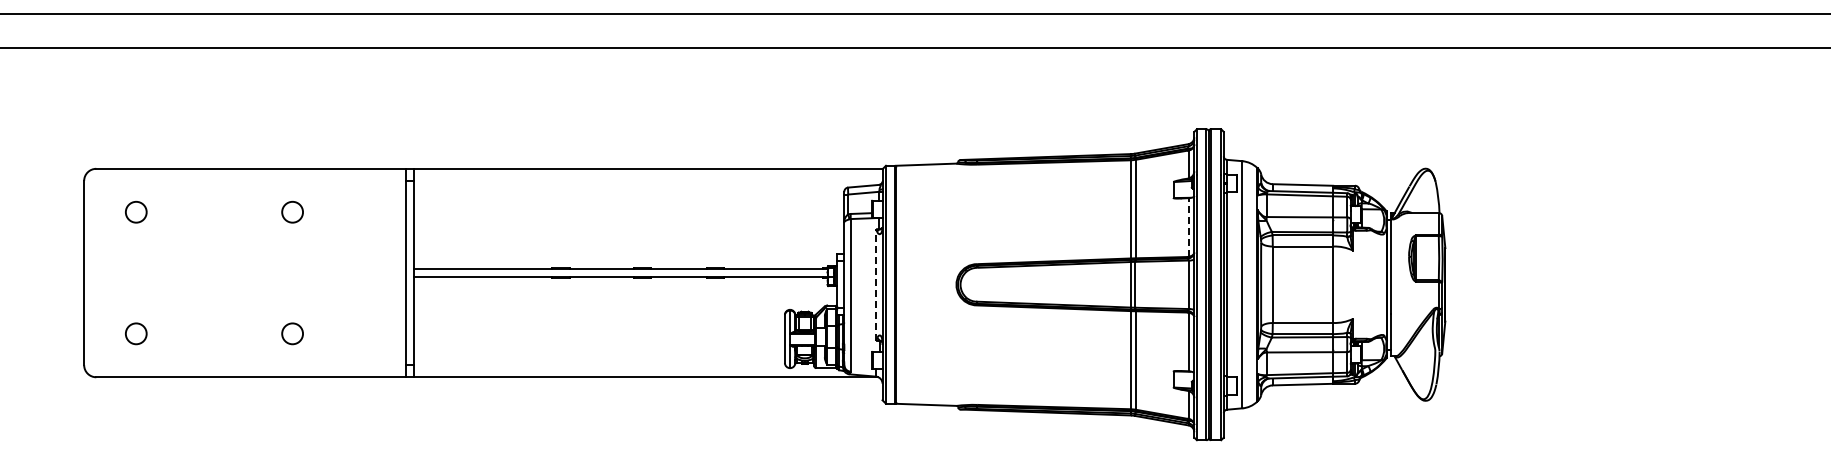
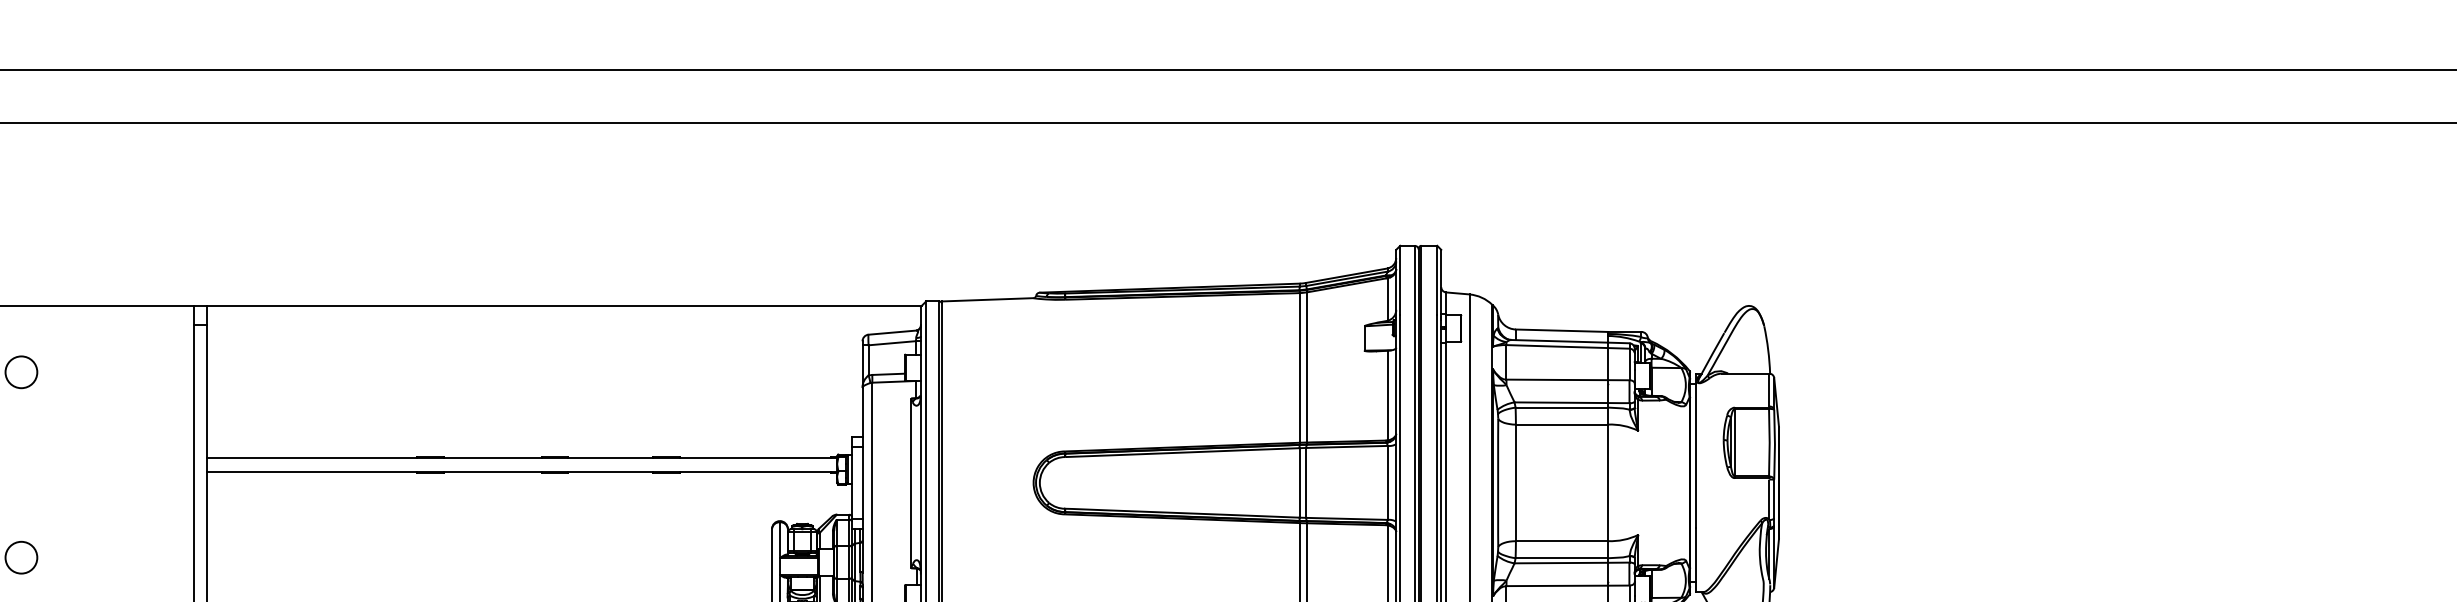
line: (1188, 227) -> (1387, 395), dashed -> solid
line: (876, 285) -> (911, 483), dashed -> solid

